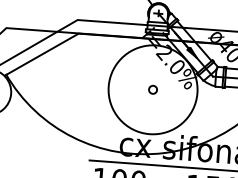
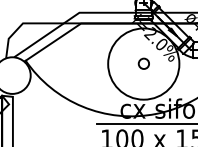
circle: (152, 90) -> (143, 64), size x1.6

